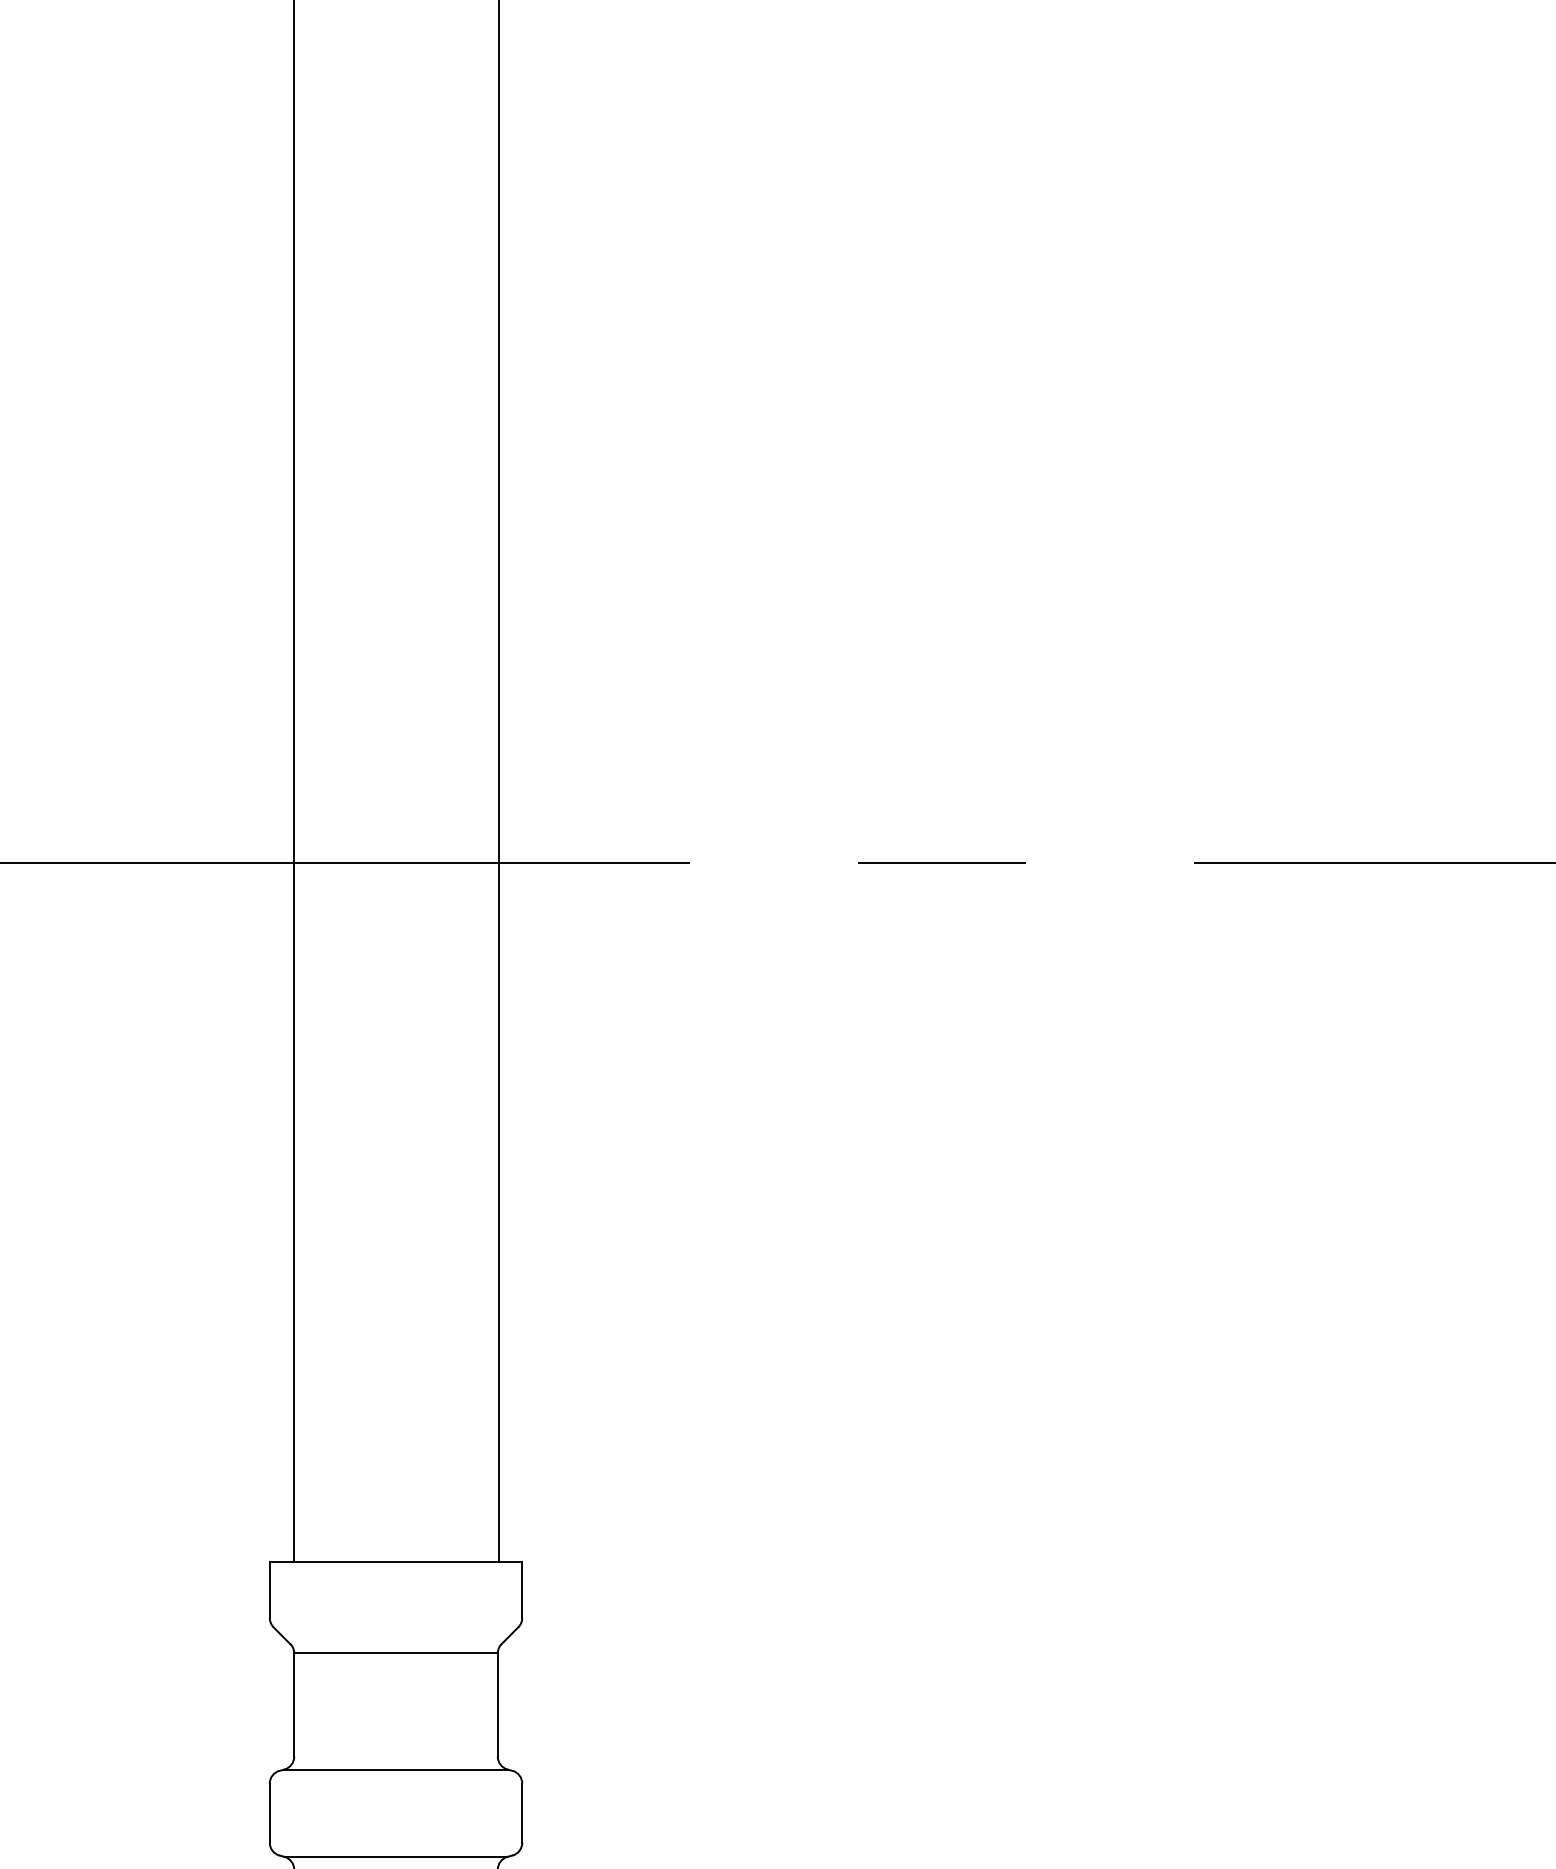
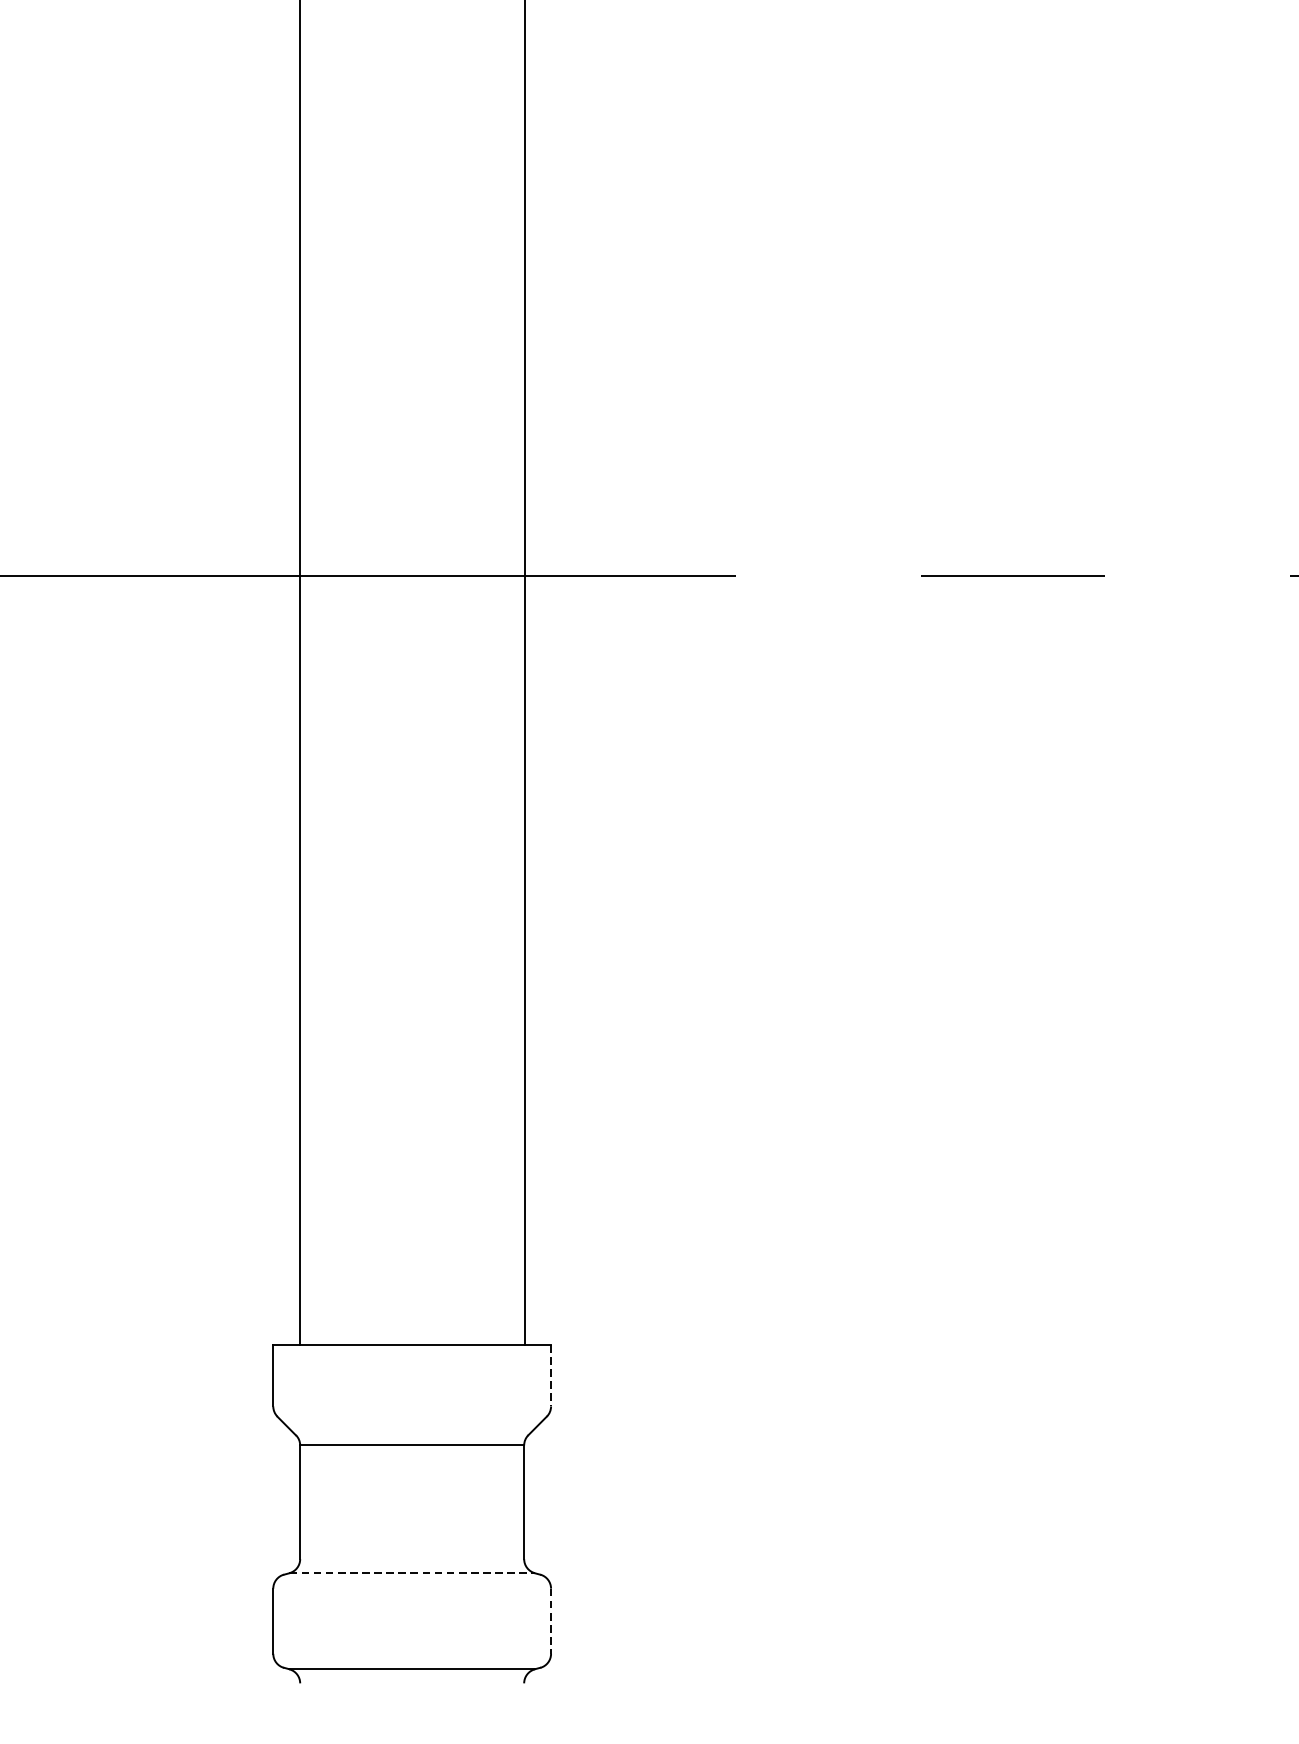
line: (522, 1589) -> (551, 1375), solid -> dashed
line: (396, 1769) -> (412, 1573), solid -> dashed
line: (522, 1813) -> (551, 1621), solid -> dashed

